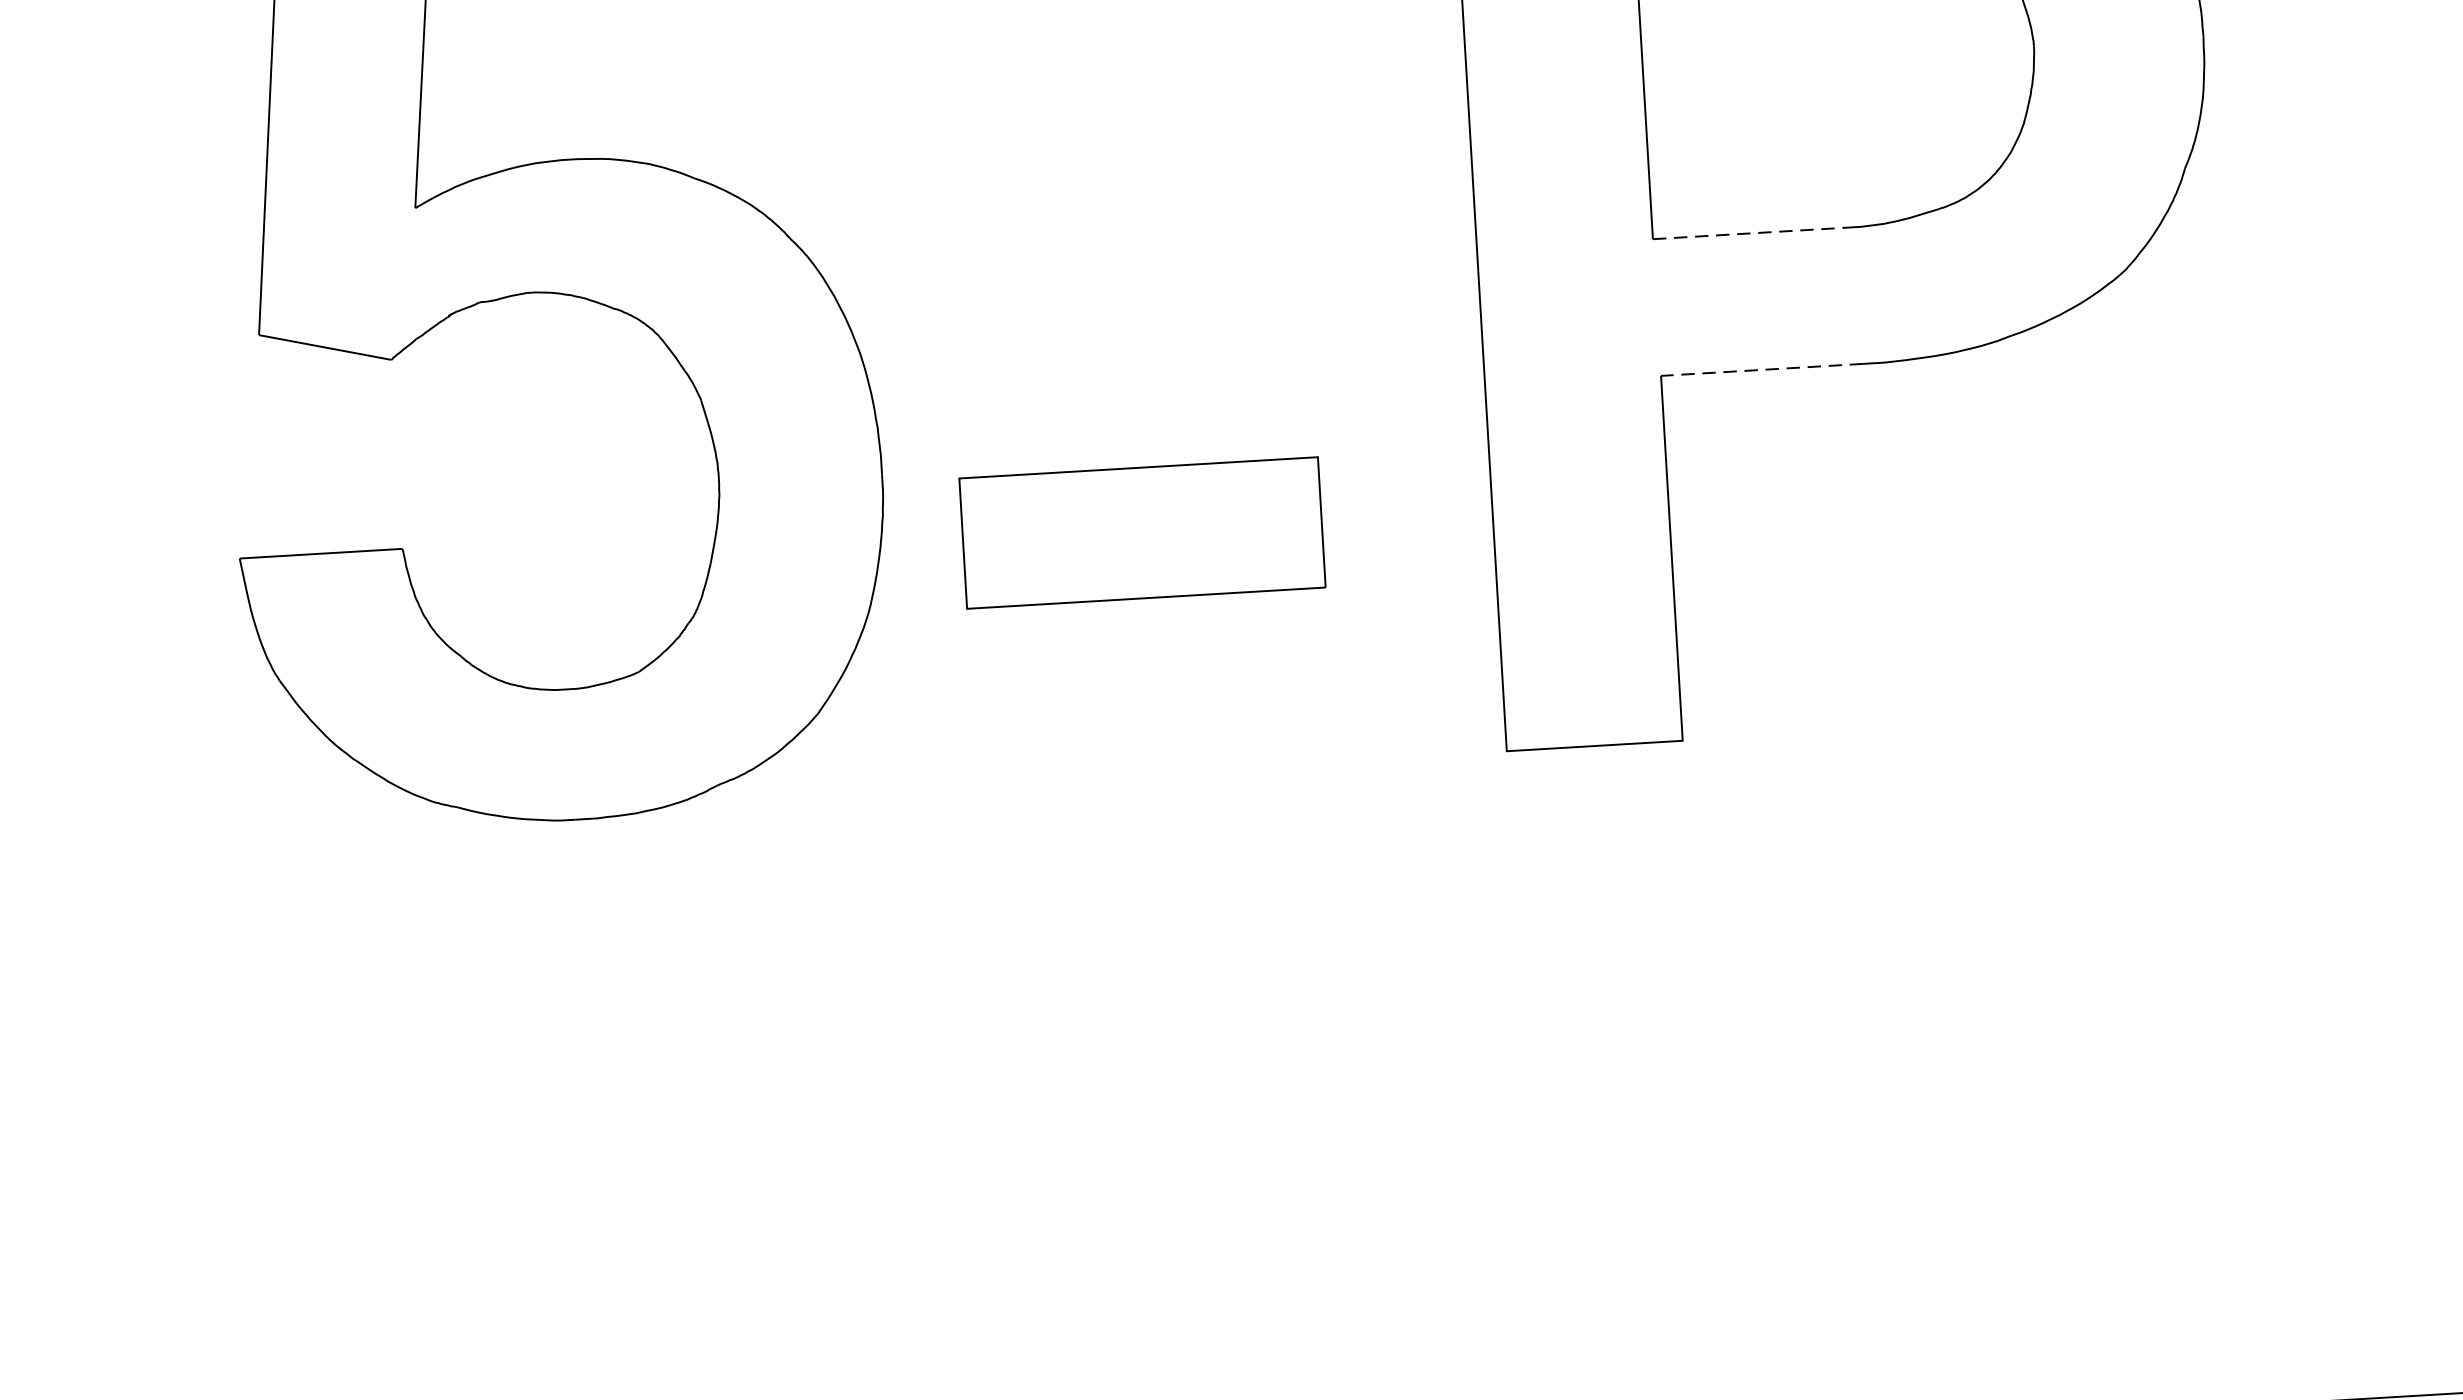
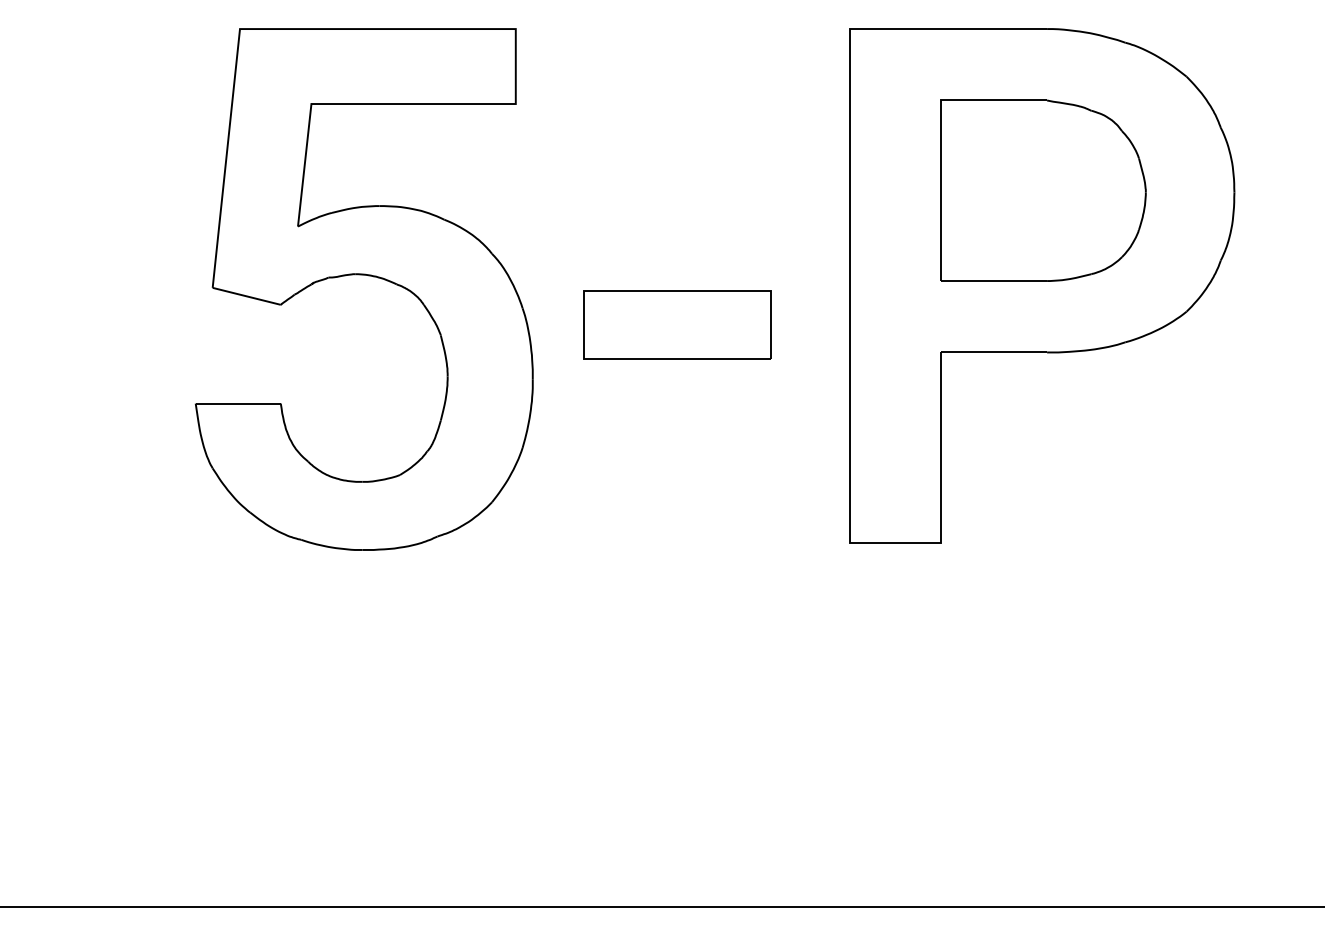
line: (1754, 234) -> (994, 281), dashed -> solid
line: (1762, 369) -> (994, 352), dashed -> solid
part: (1142, 531) -> (677, 324), moved

